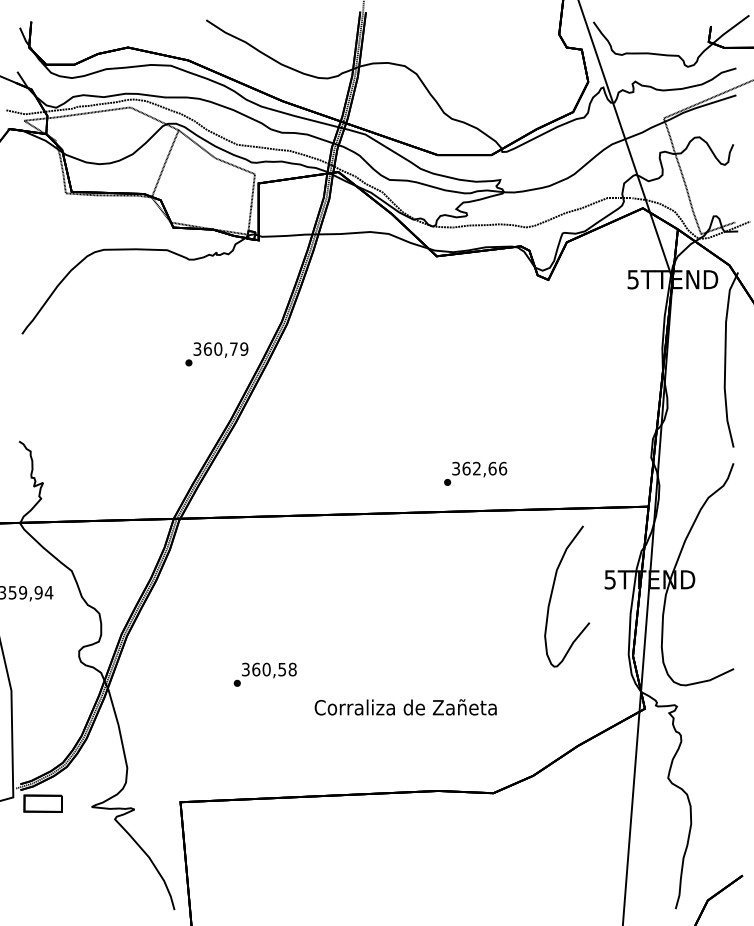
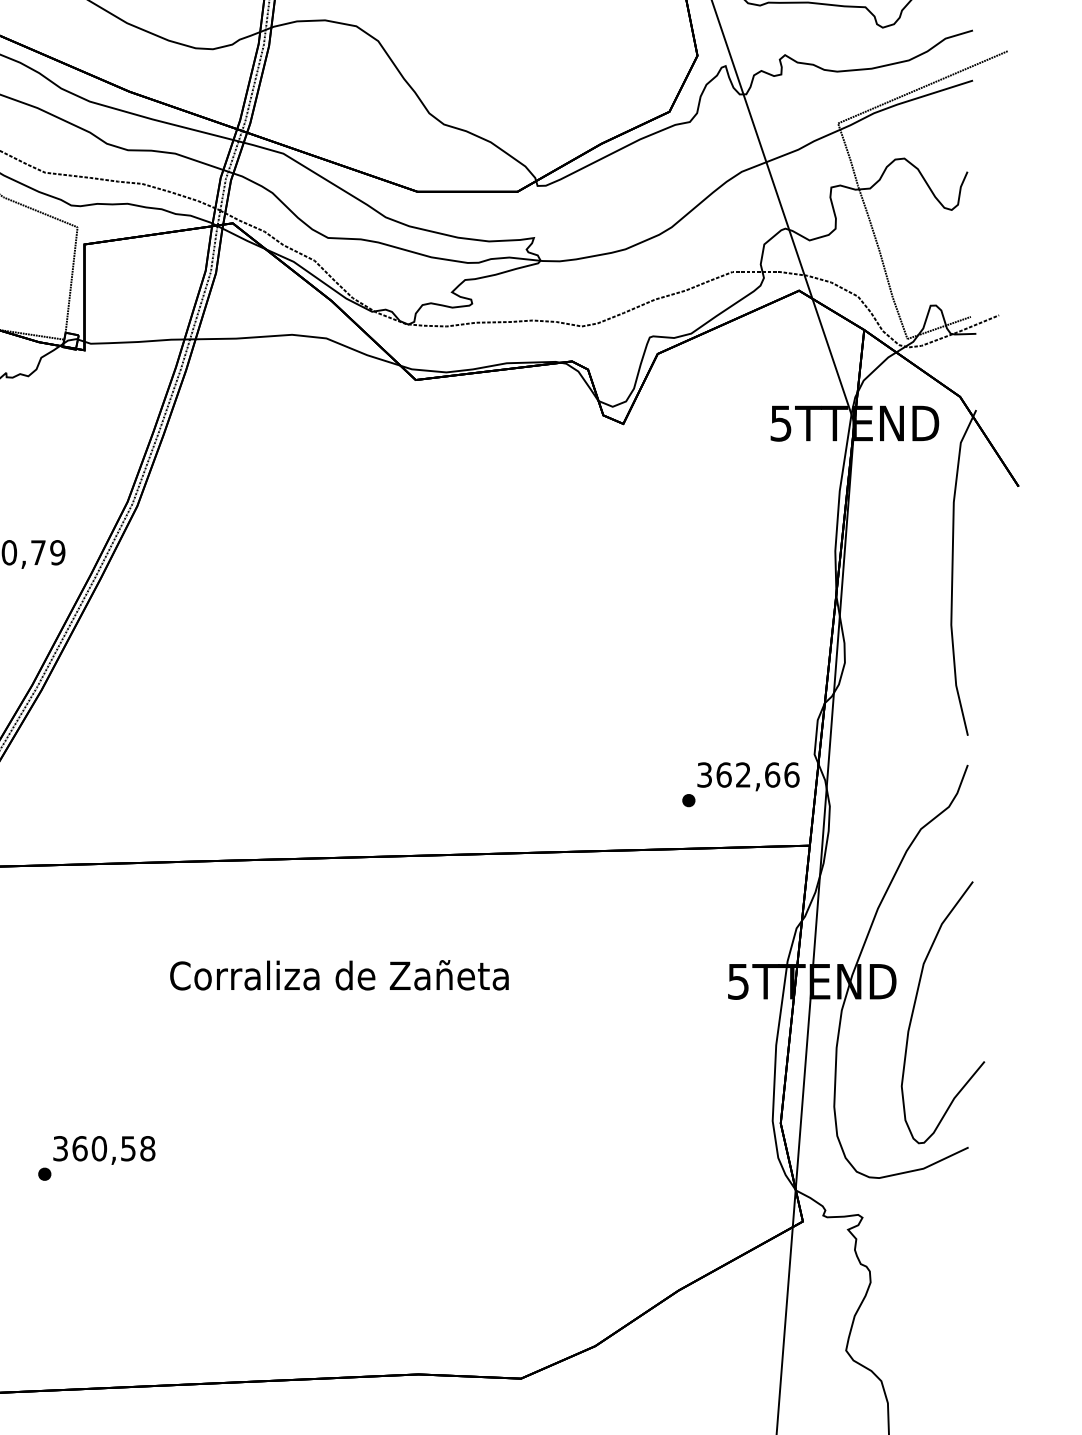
text: (475, 473) -> (740, 783), moved
curve: (552, 595) -> (915, 1010), moved
text: (405, 707) -> (338, 975), moved

